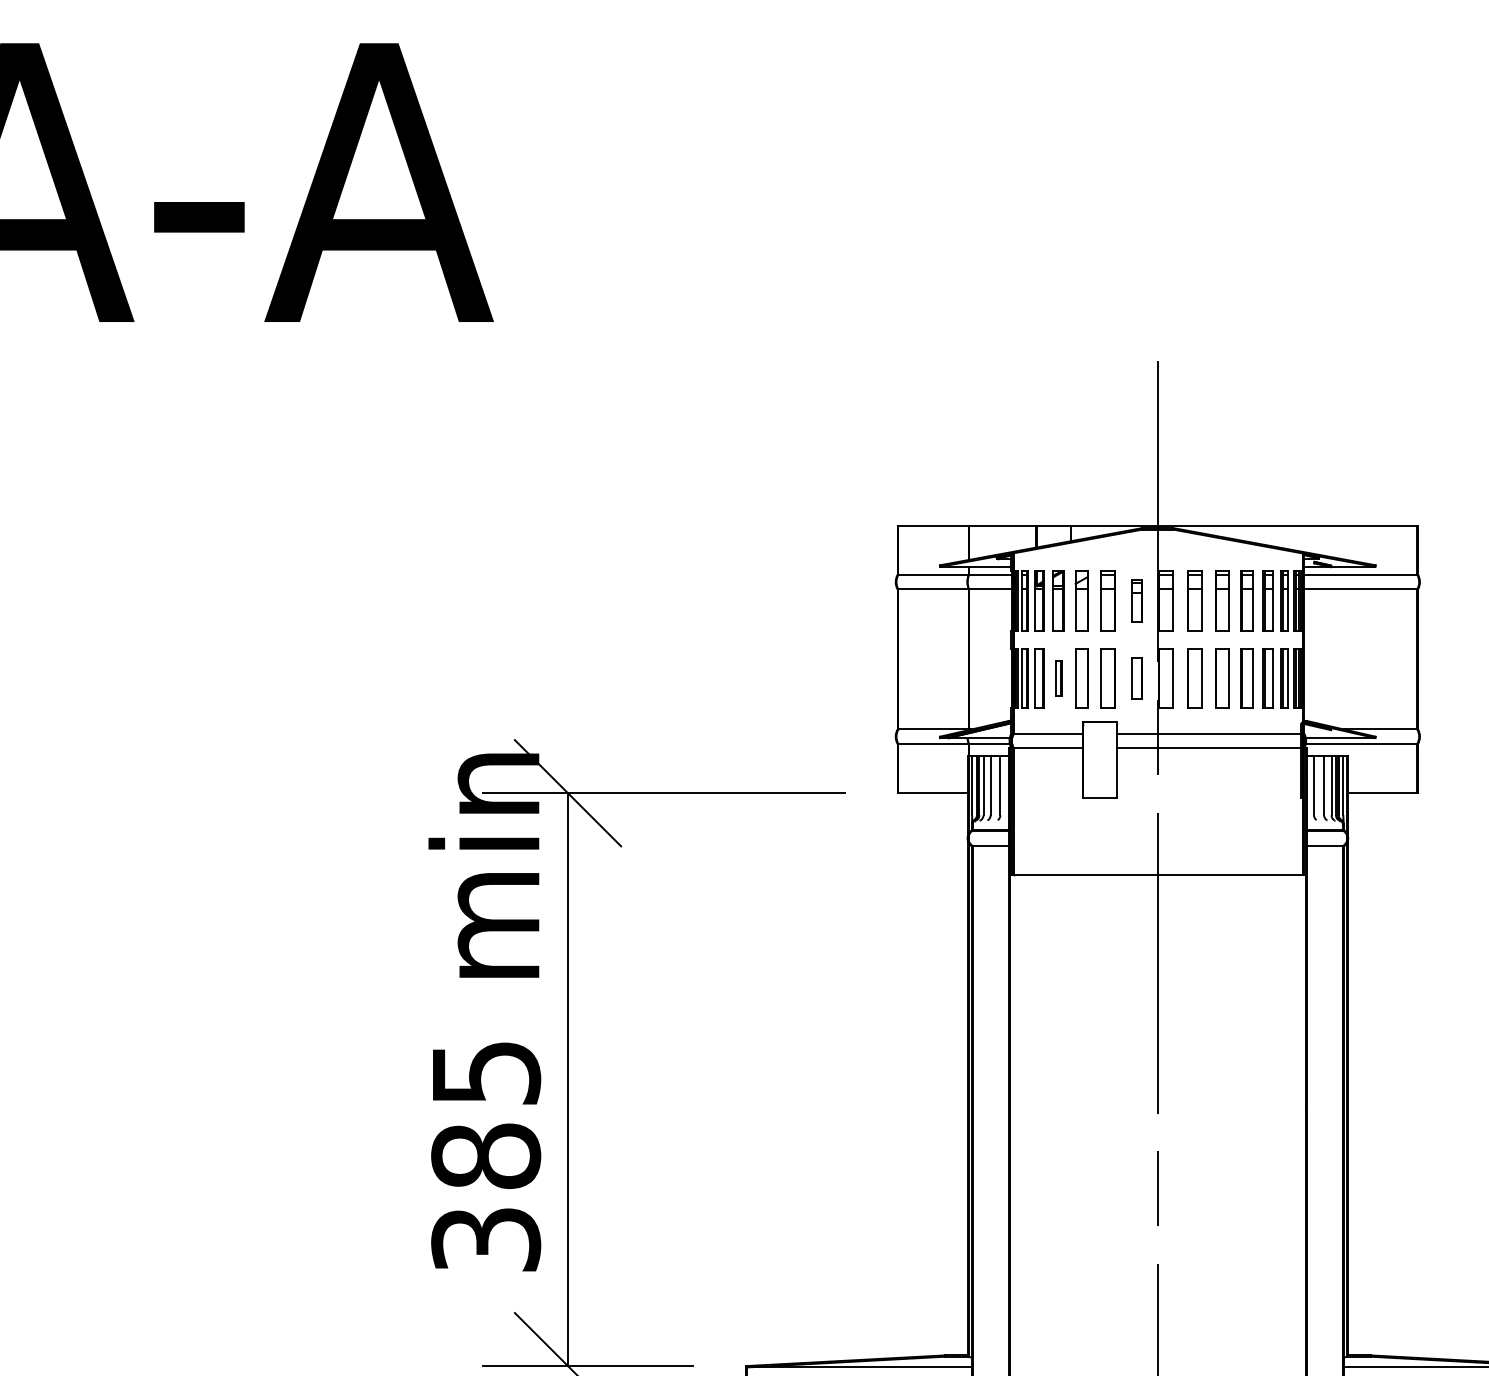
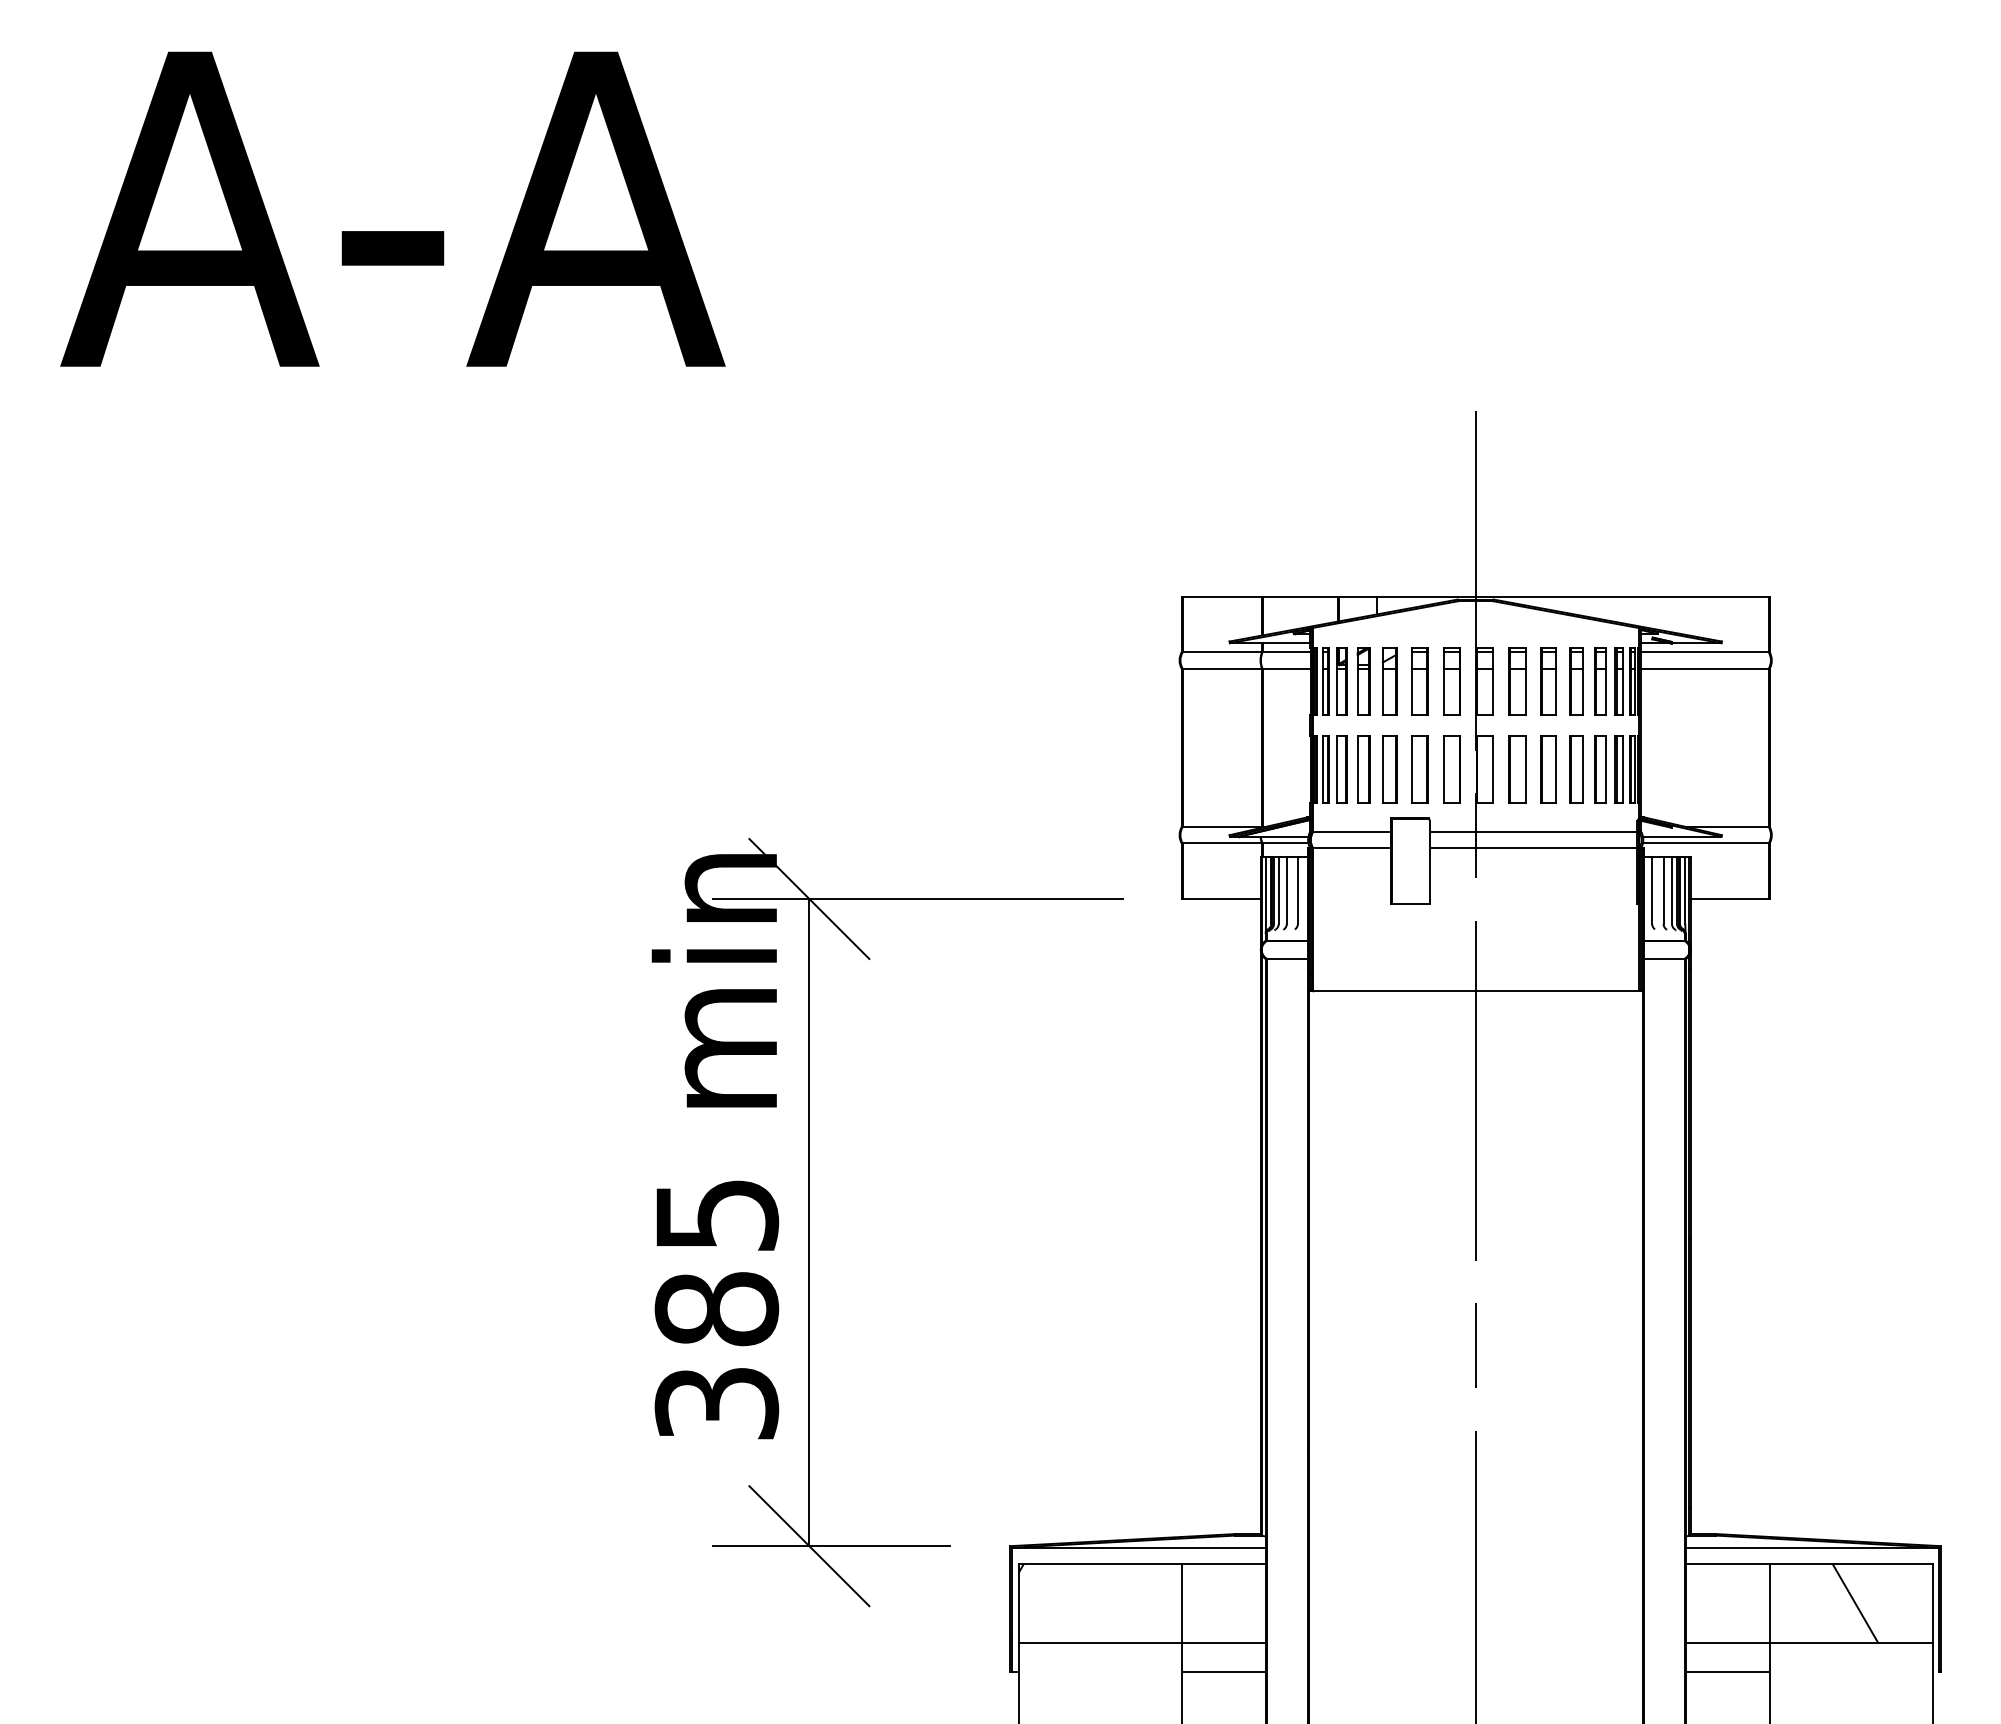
part: (1136, 600) -> (1451, 681), size x1.43
part: (1058, 678) -> (1363, 769), size x1.67
part: (1136, 678) -> (1451, 769), size x1.43

